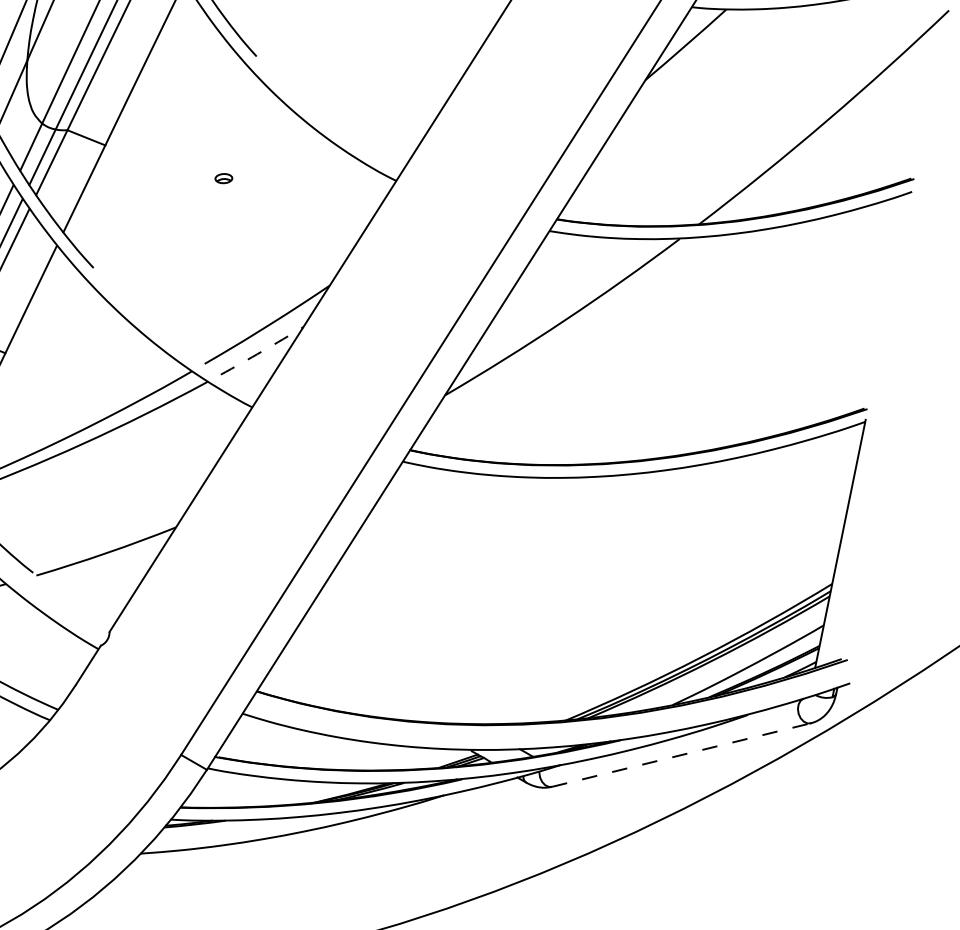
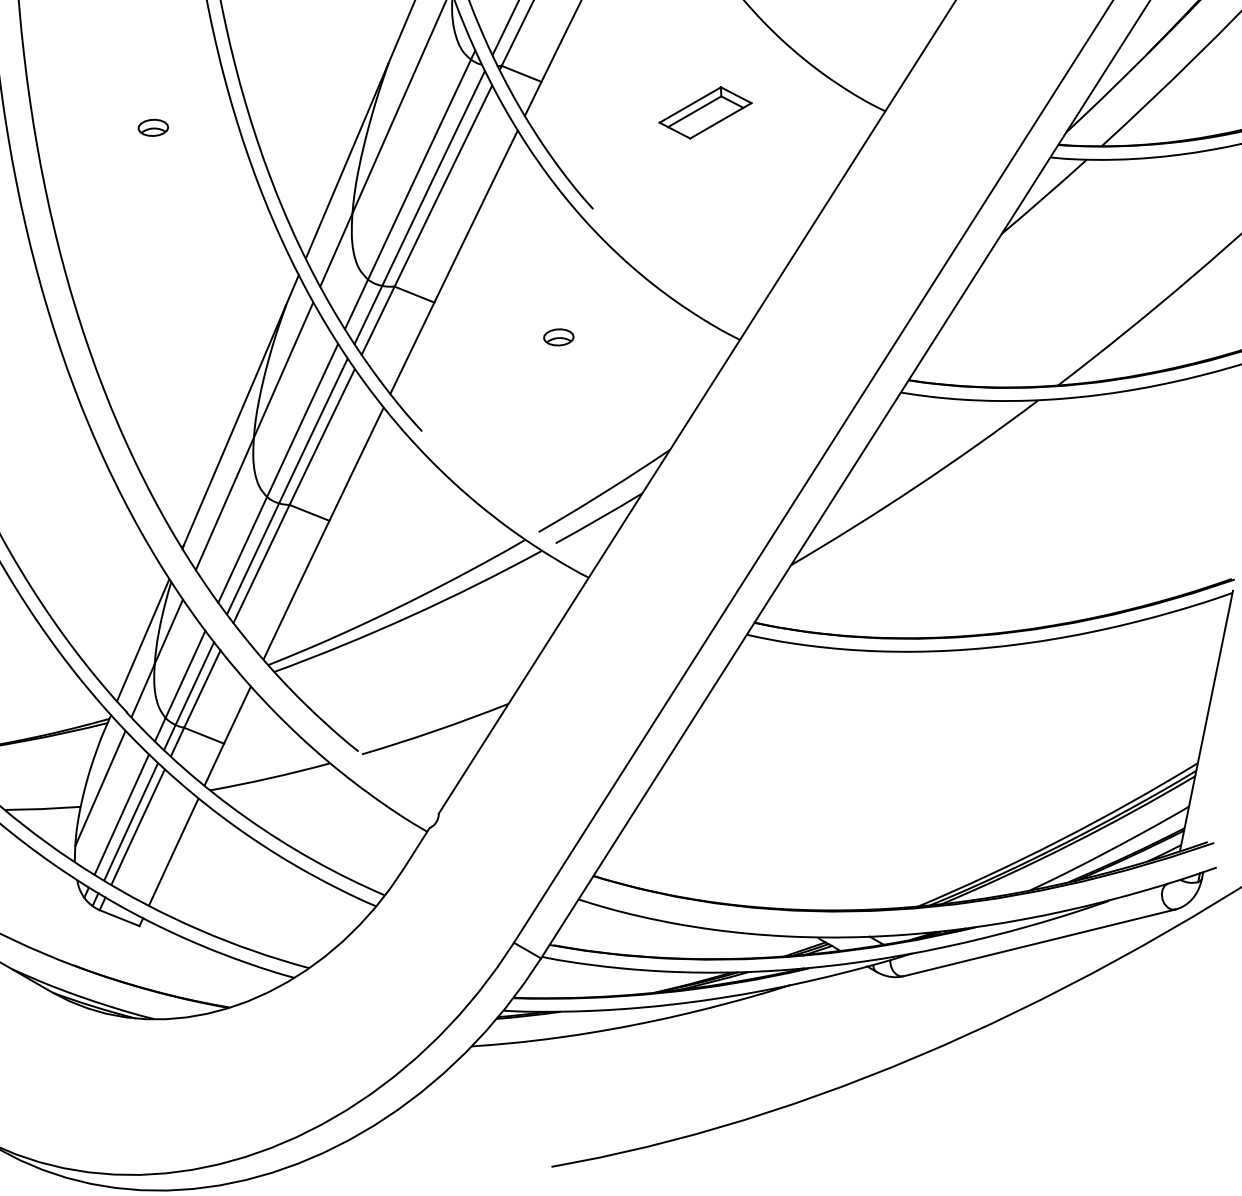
part: (223, 178) -> (558, 337), size x1.67
arc: (262, 351) -> (599, 518), dashed -> solid
line: (681, 754) -> (1039, 942), dashed -> solid

